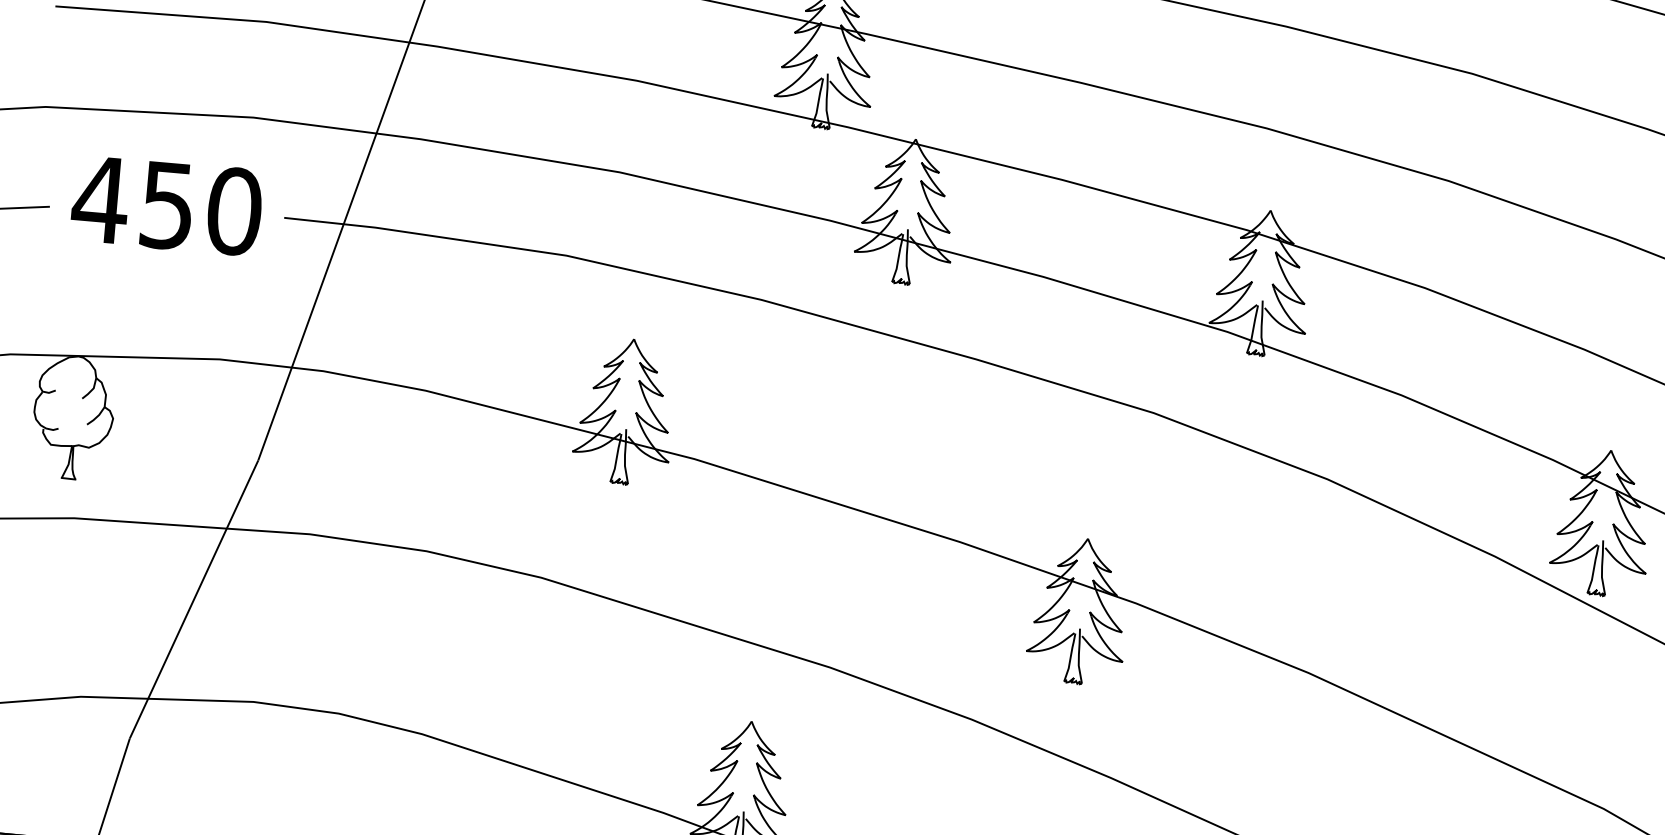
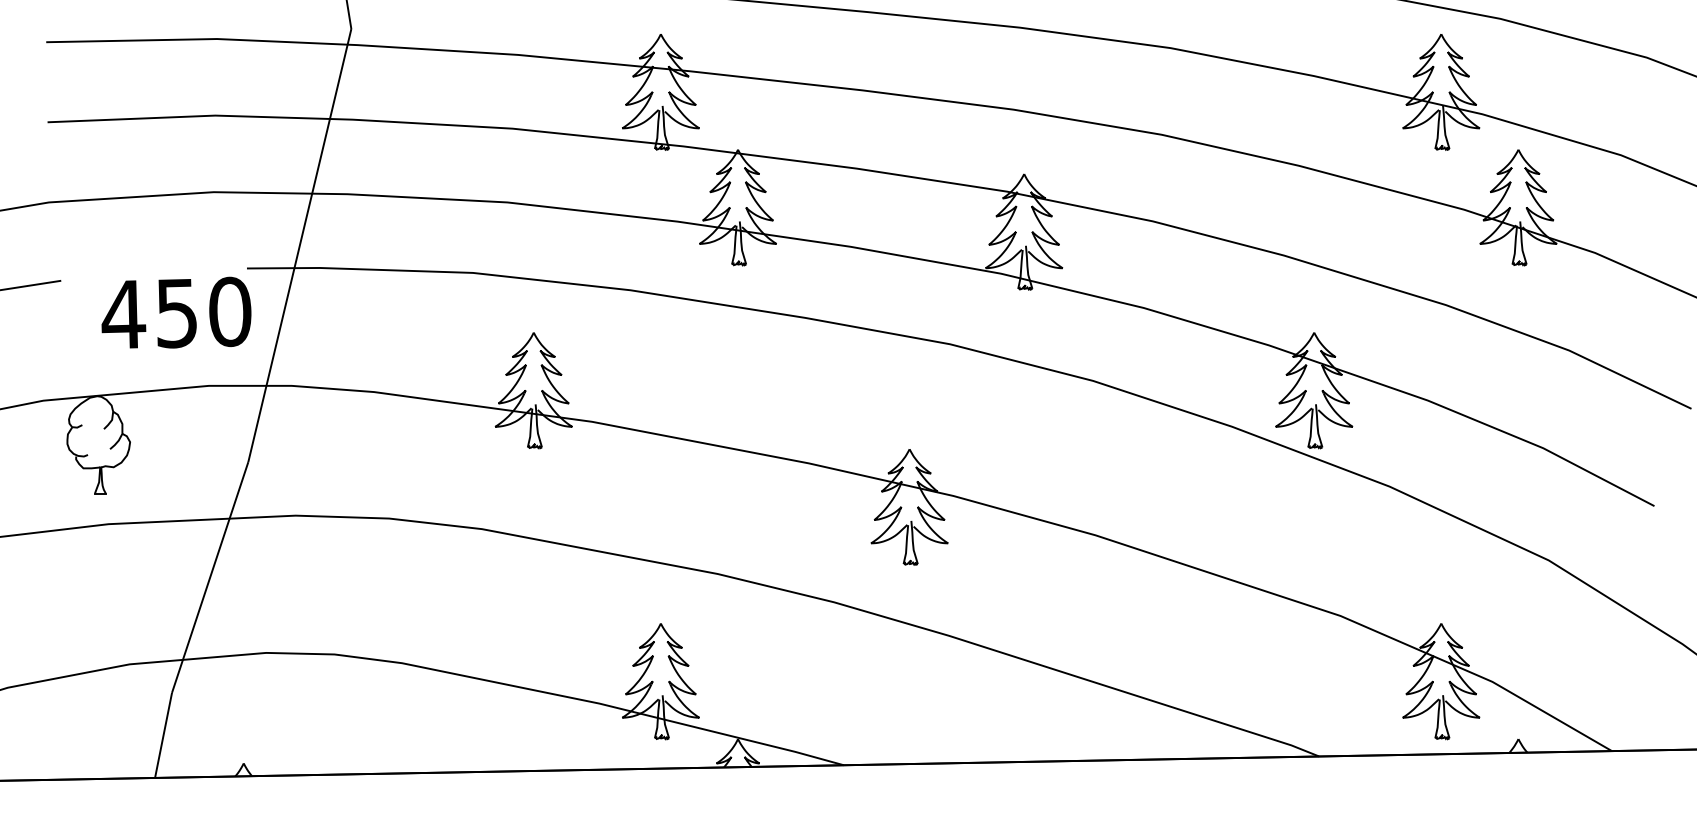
text: (167, 204) -> (176, 312), moved

